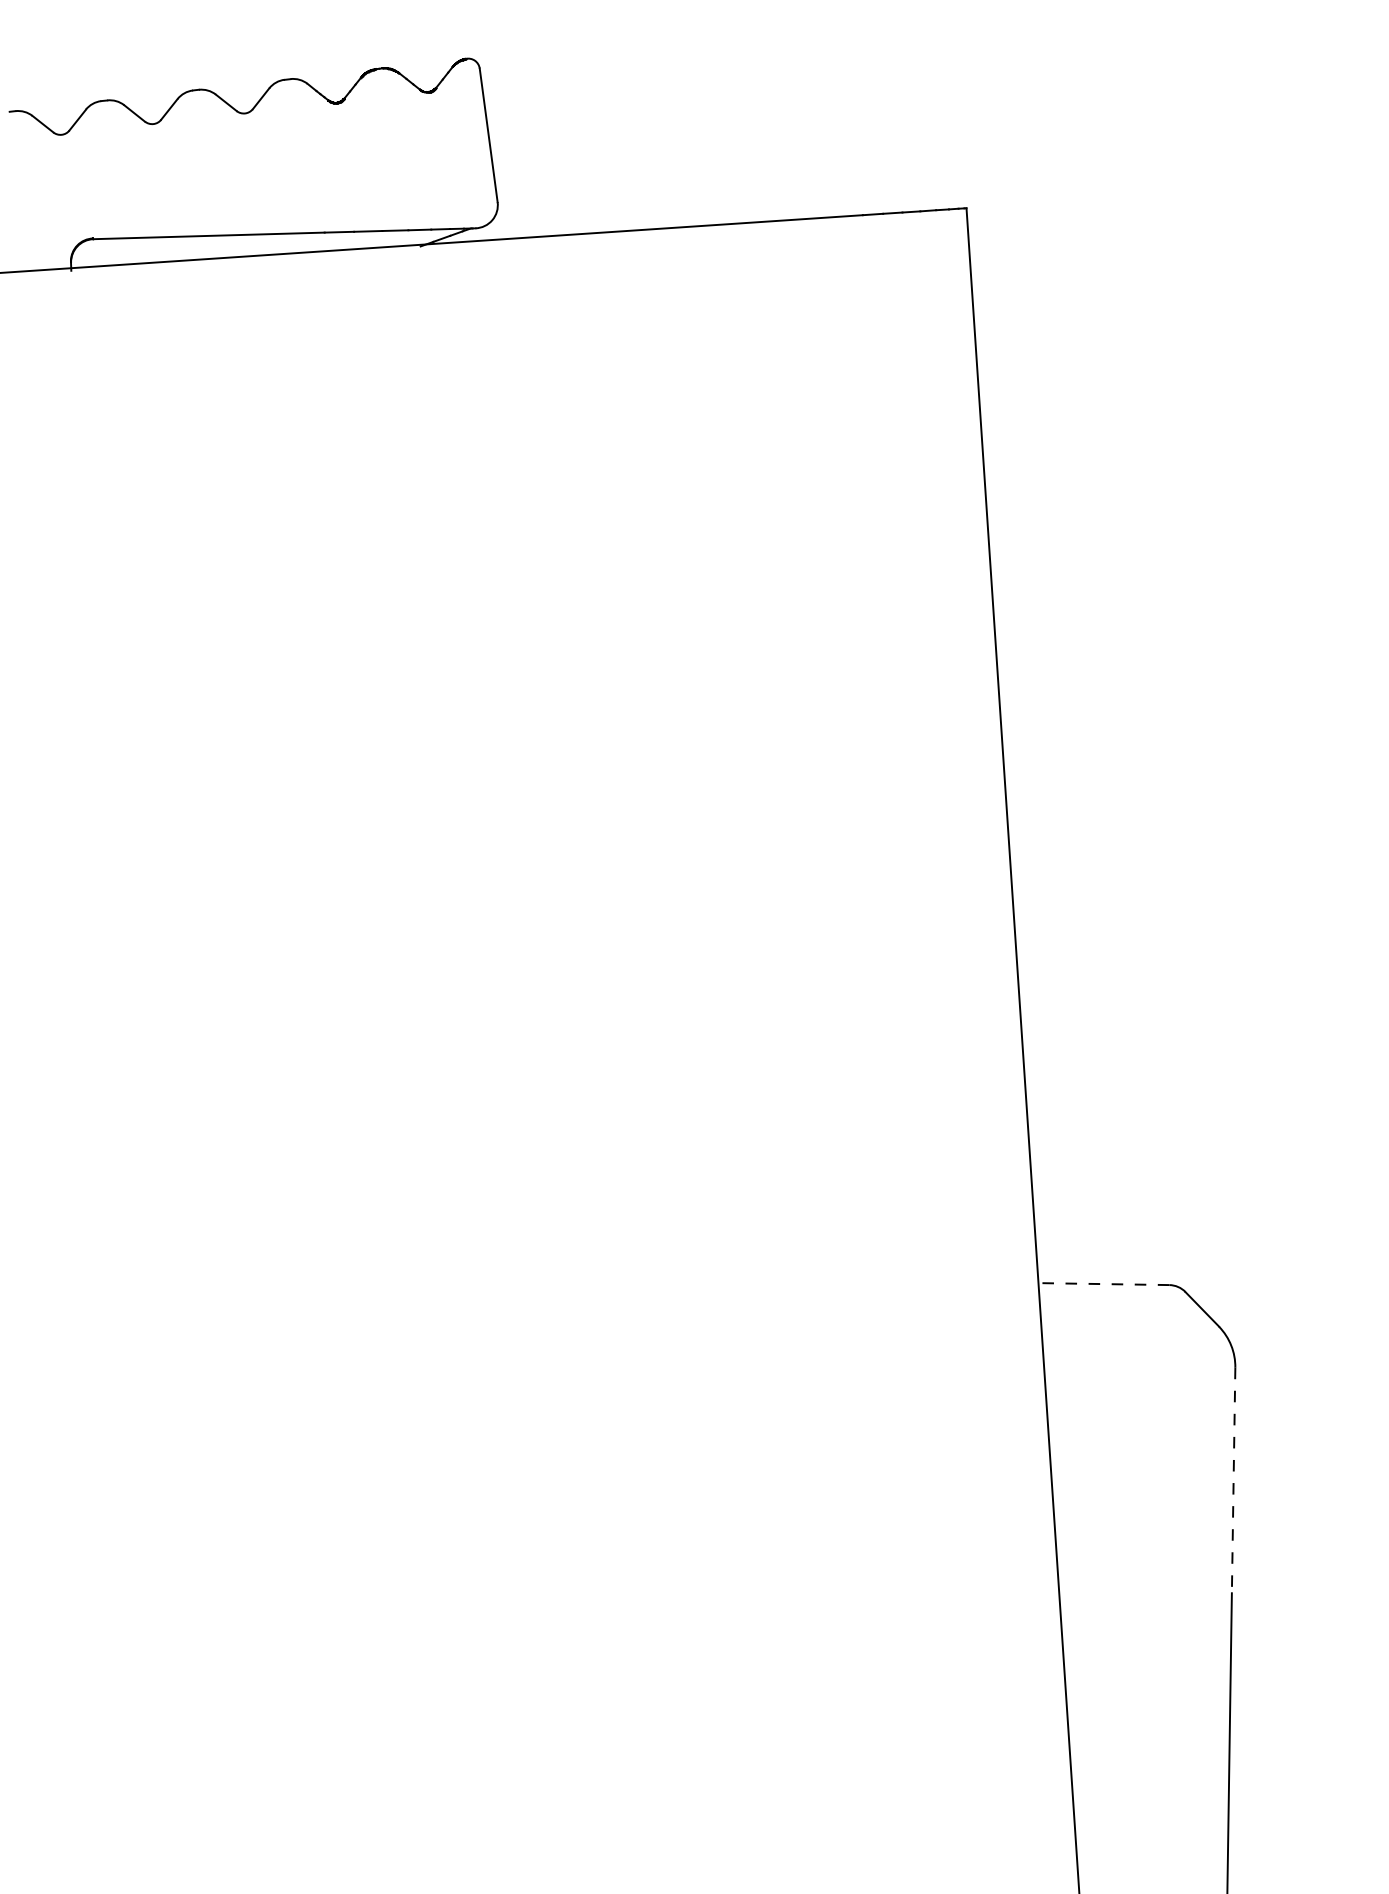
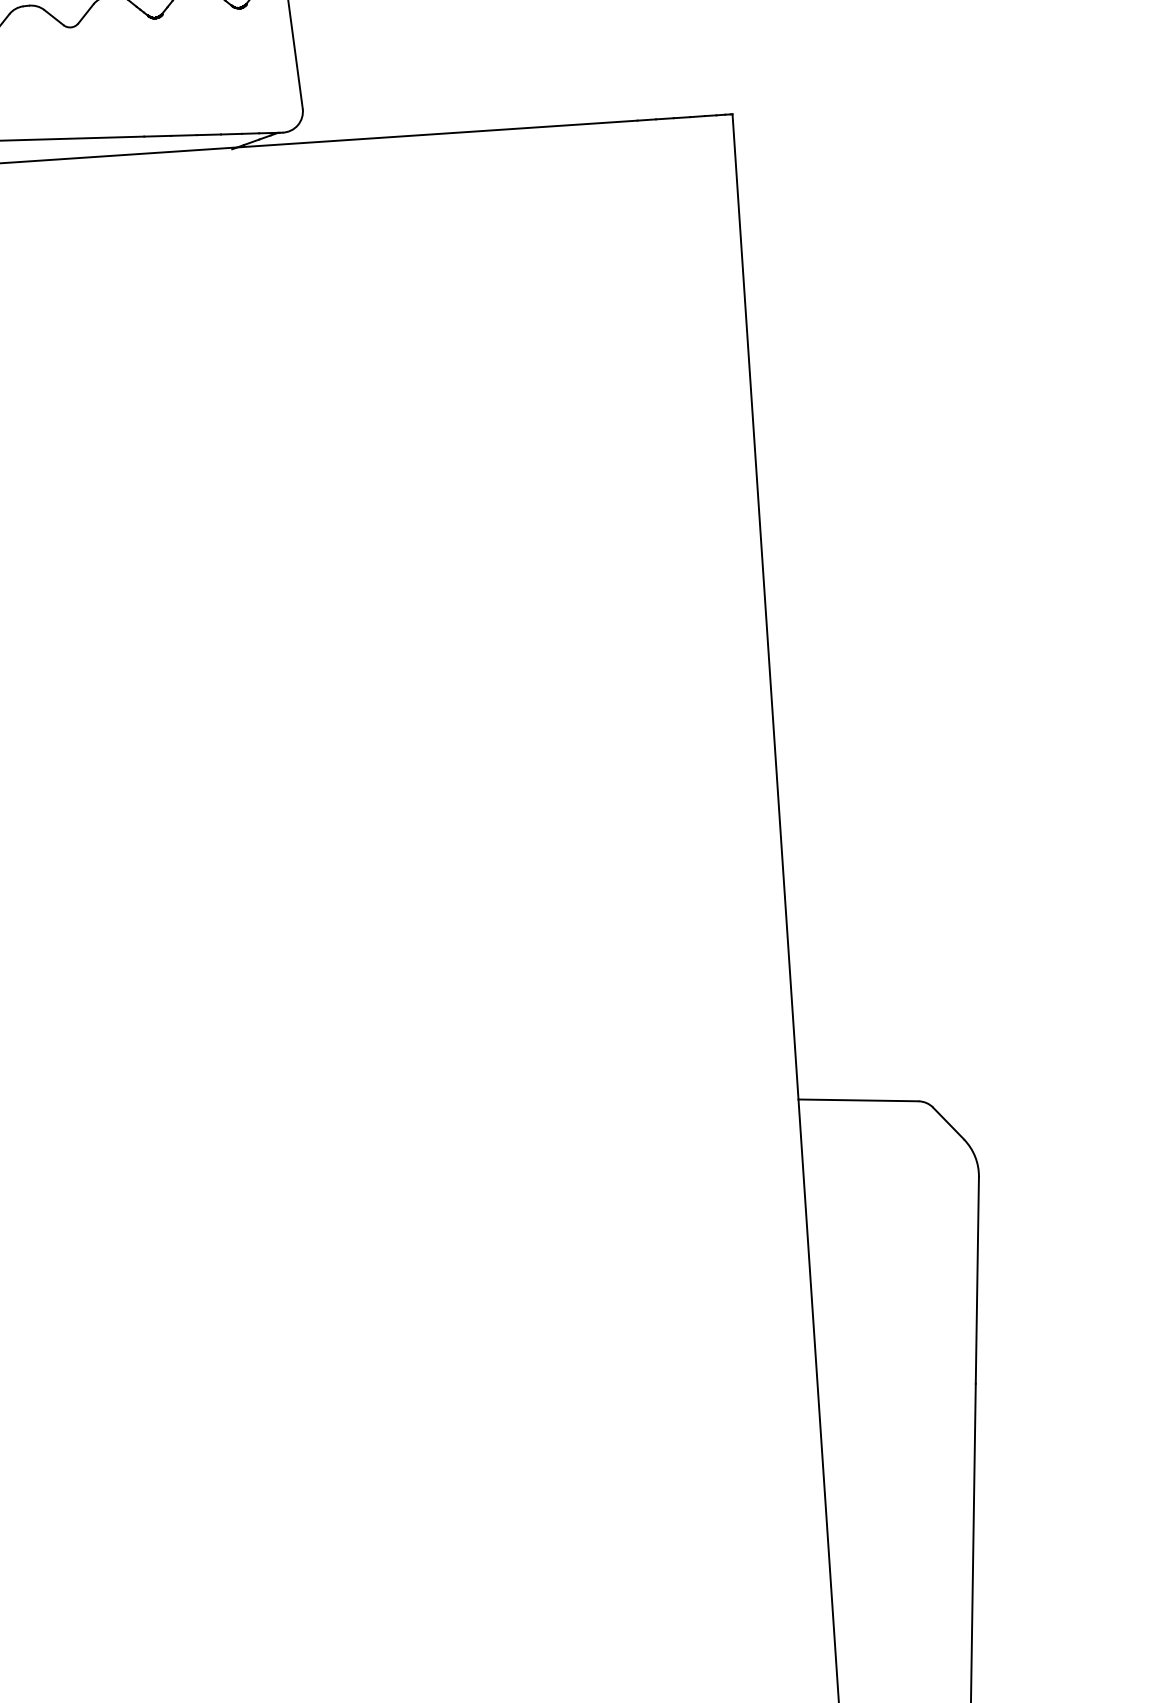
line: (1103, 1284) -> (858, 1100), dashed -> solid
line: (1233, 1480) -> (977, 1280), dashed -> solid

